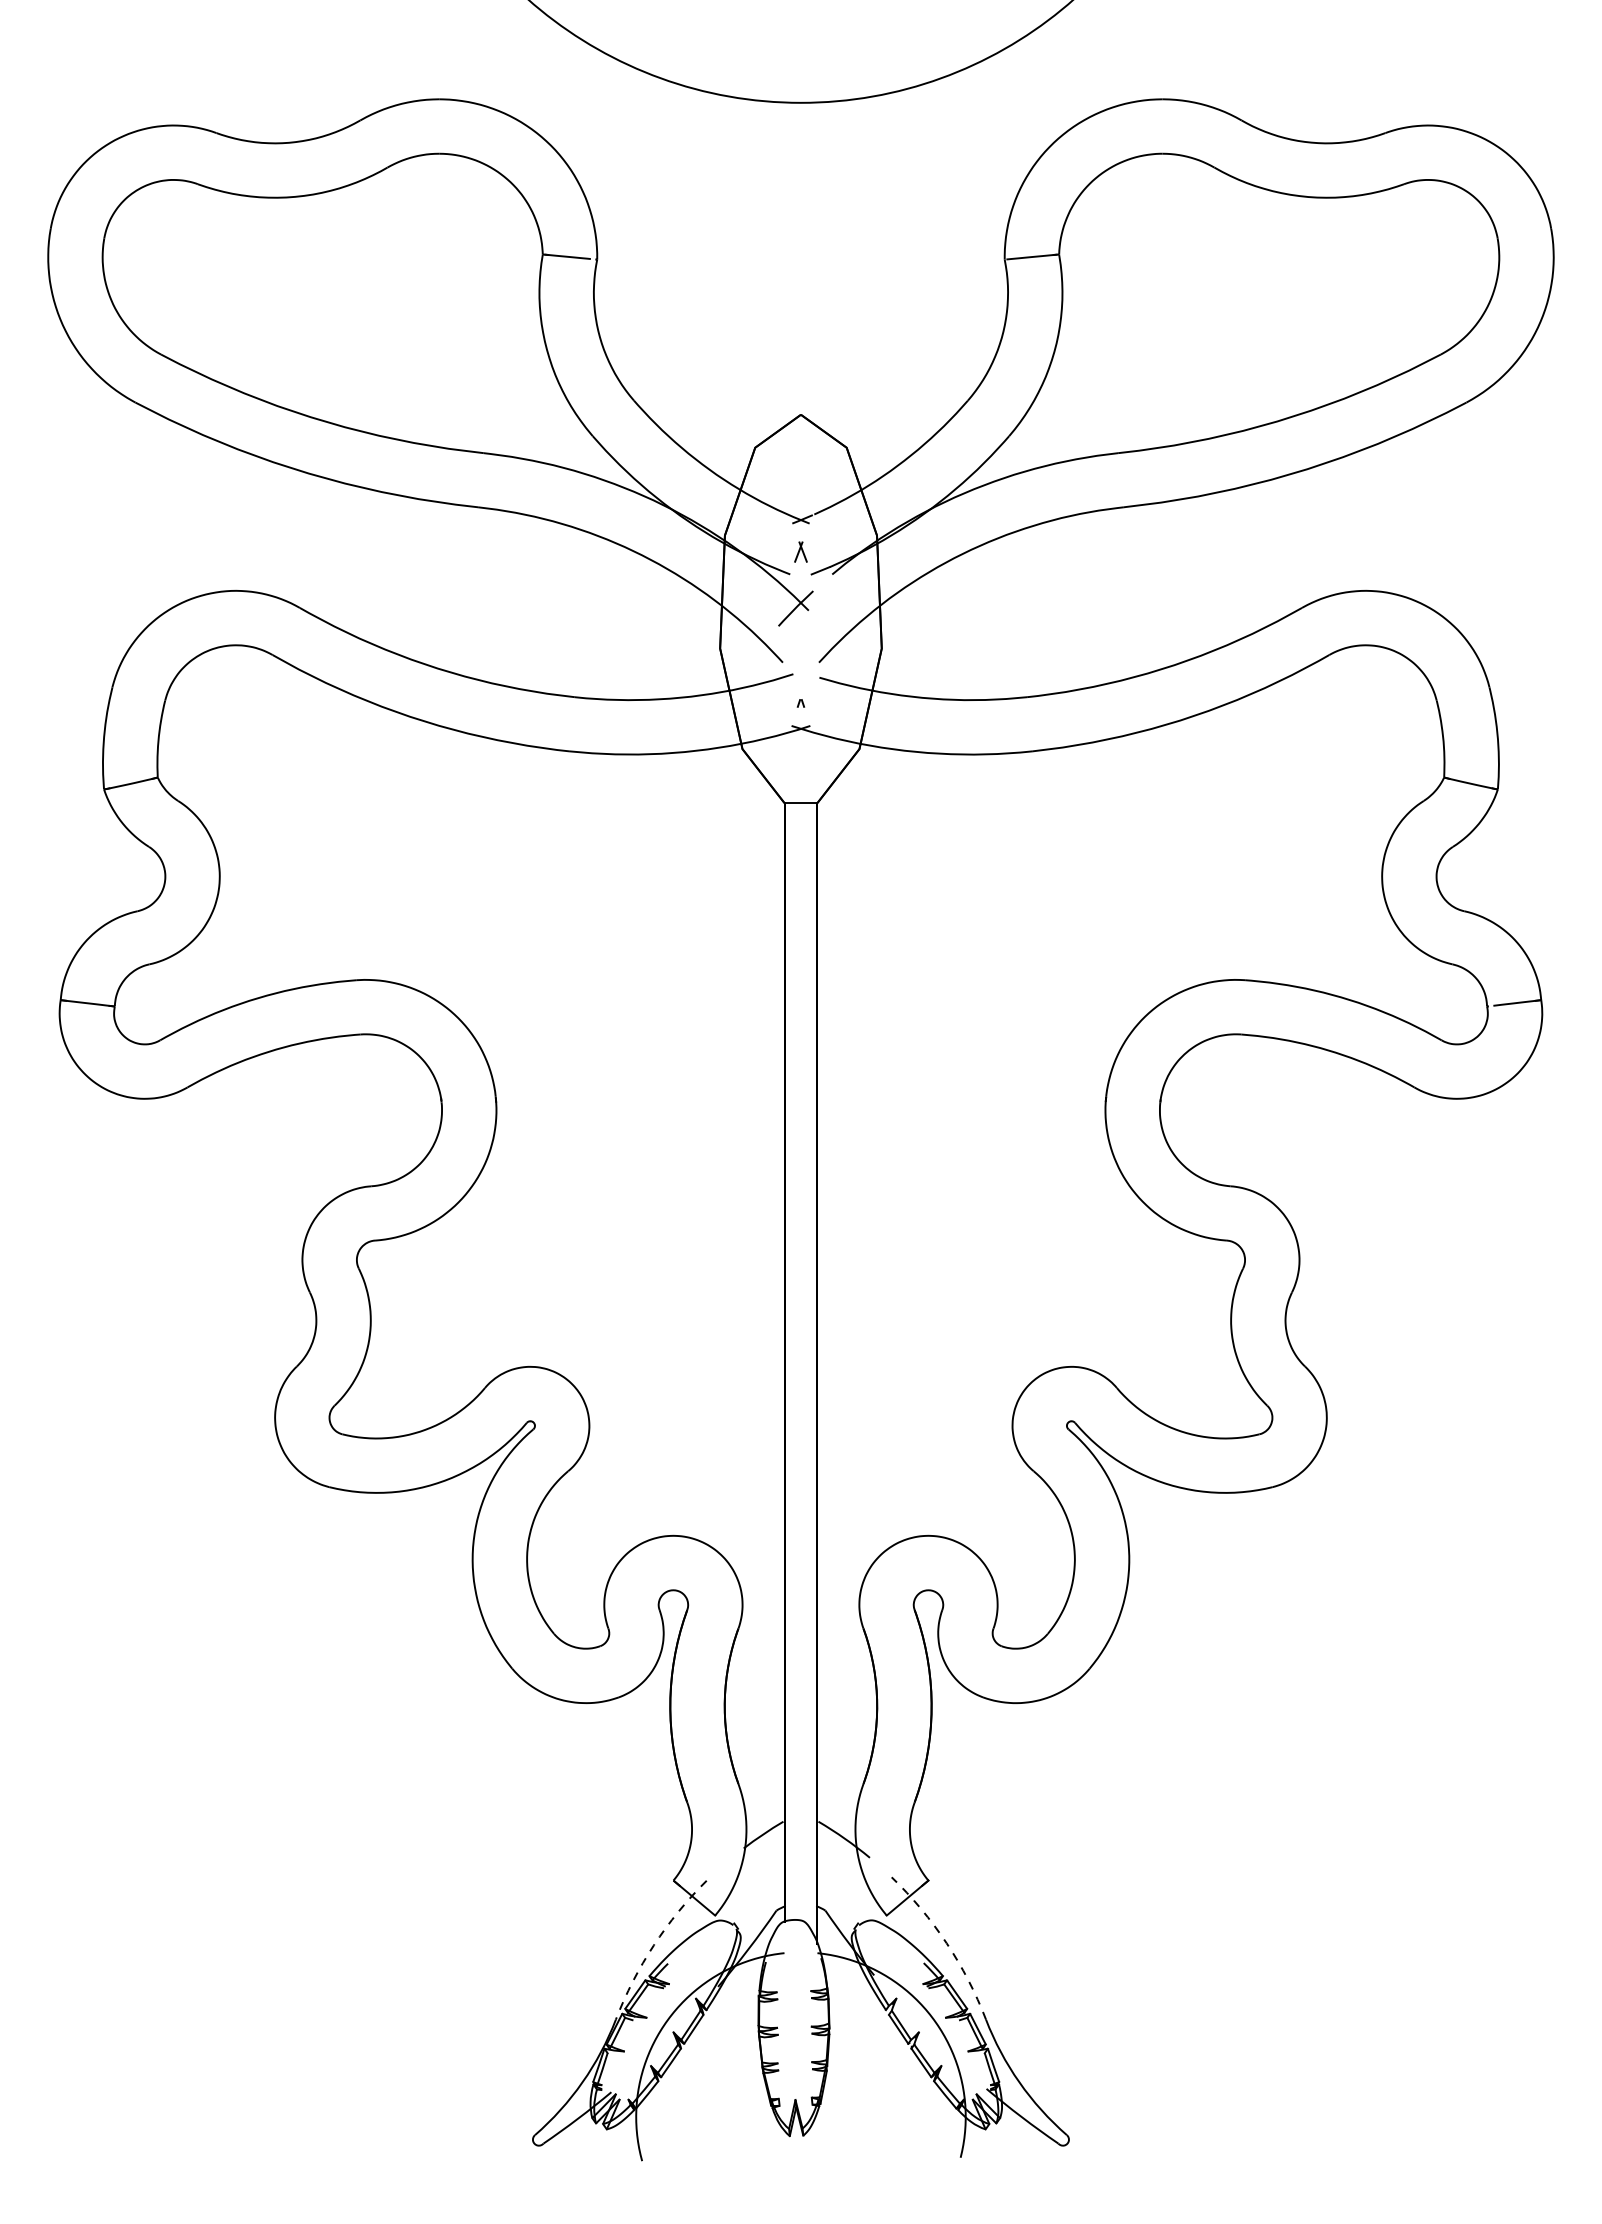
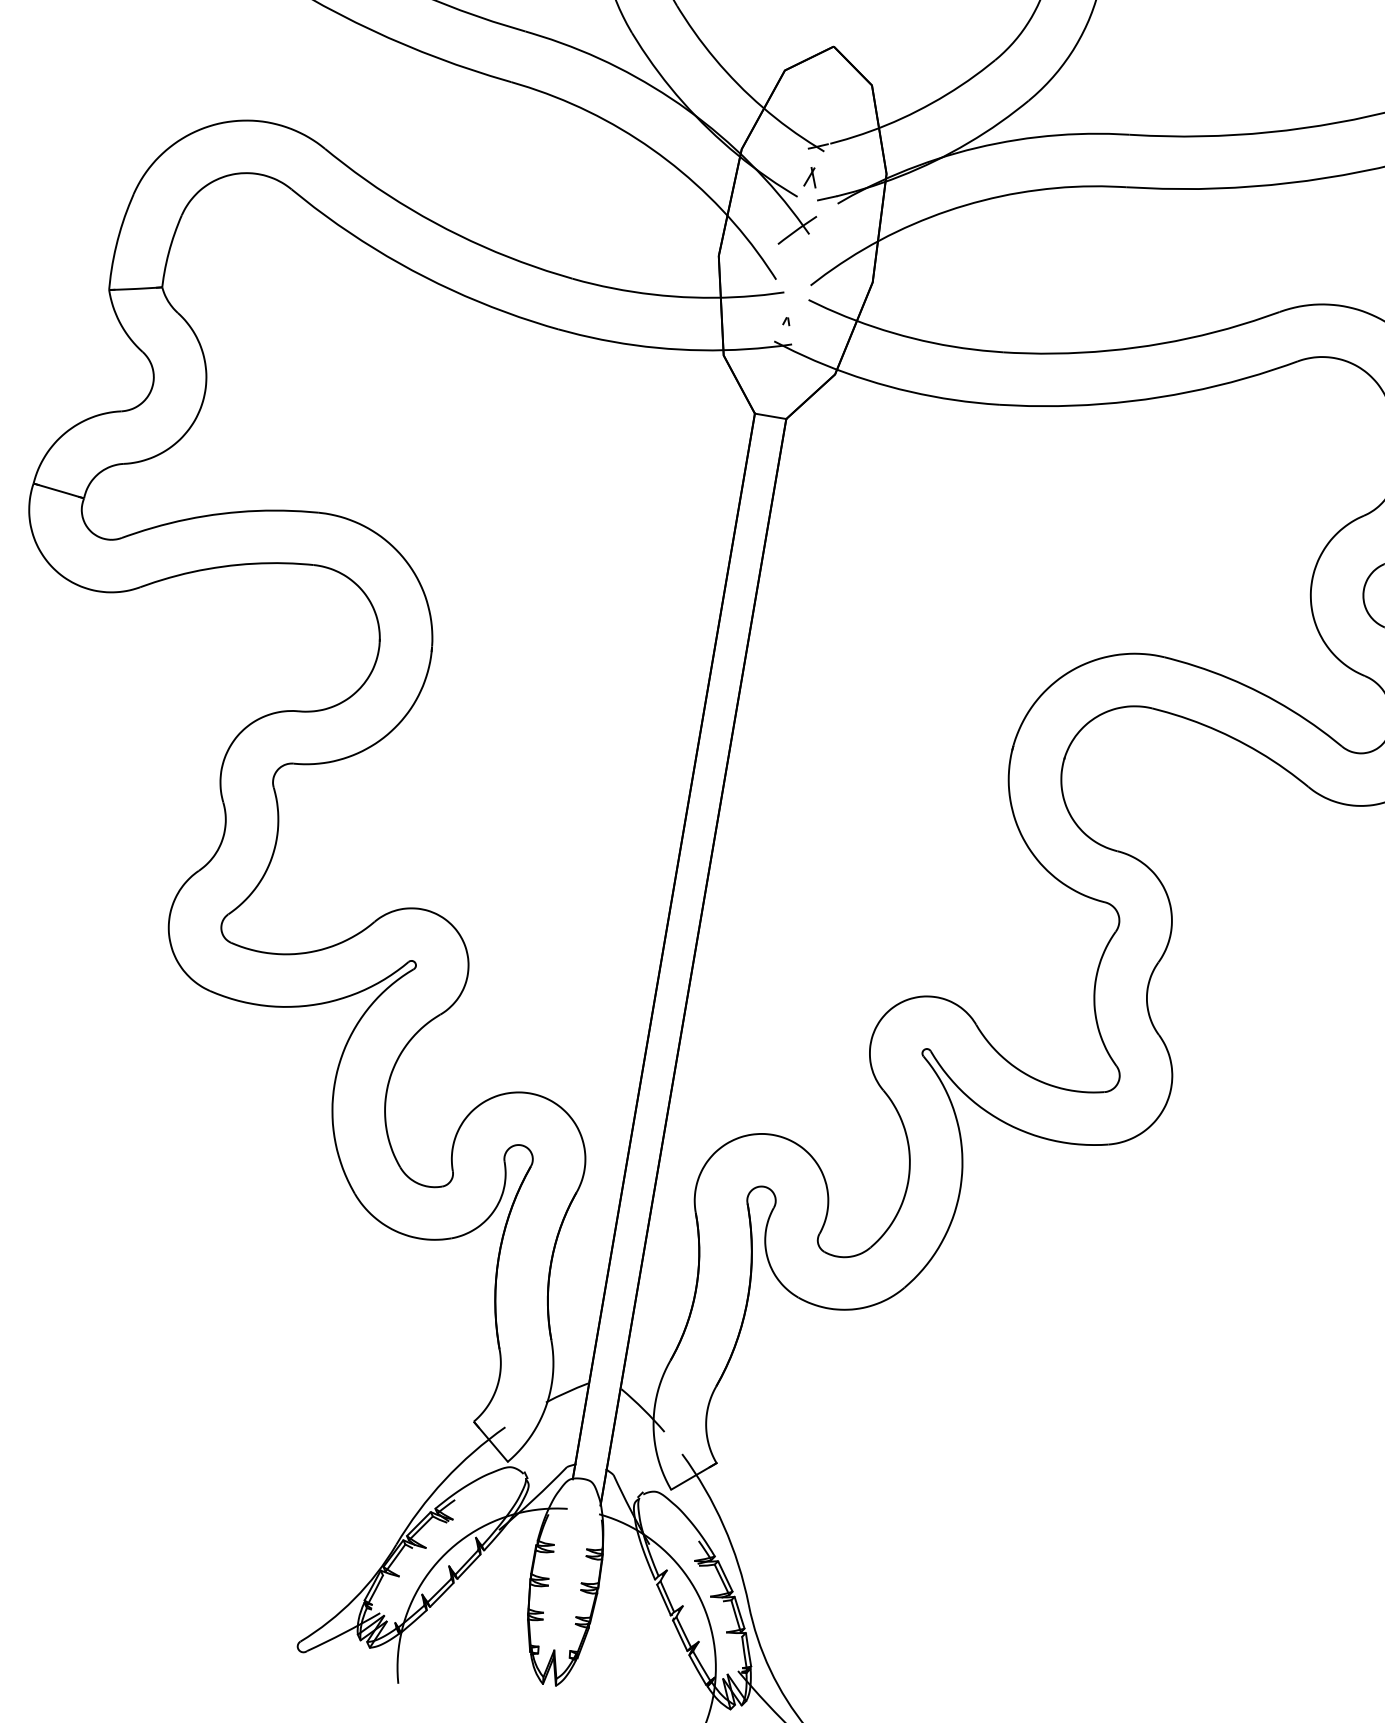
arc: (946, 1943) -> (723, 1526), dashed -> solid
arc: (653, 1945) -> (444, 1480), dashed -> solid

